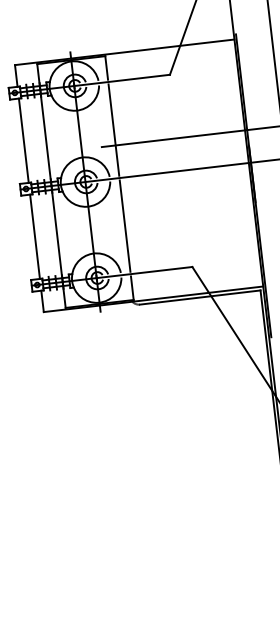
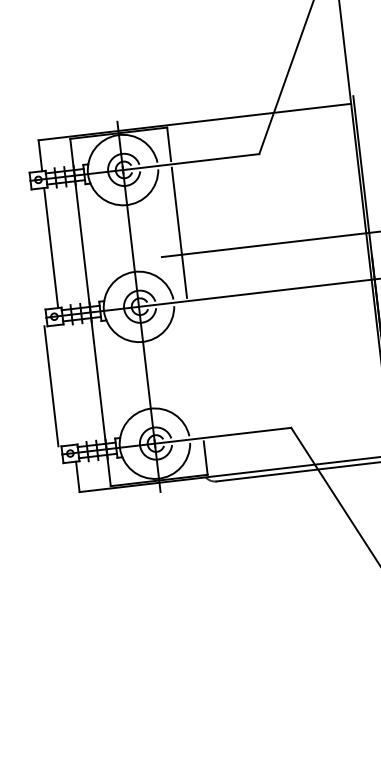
line: (124, 225) -> (194, 368), removed
line: (34, 236) -> (50, 385), moved

